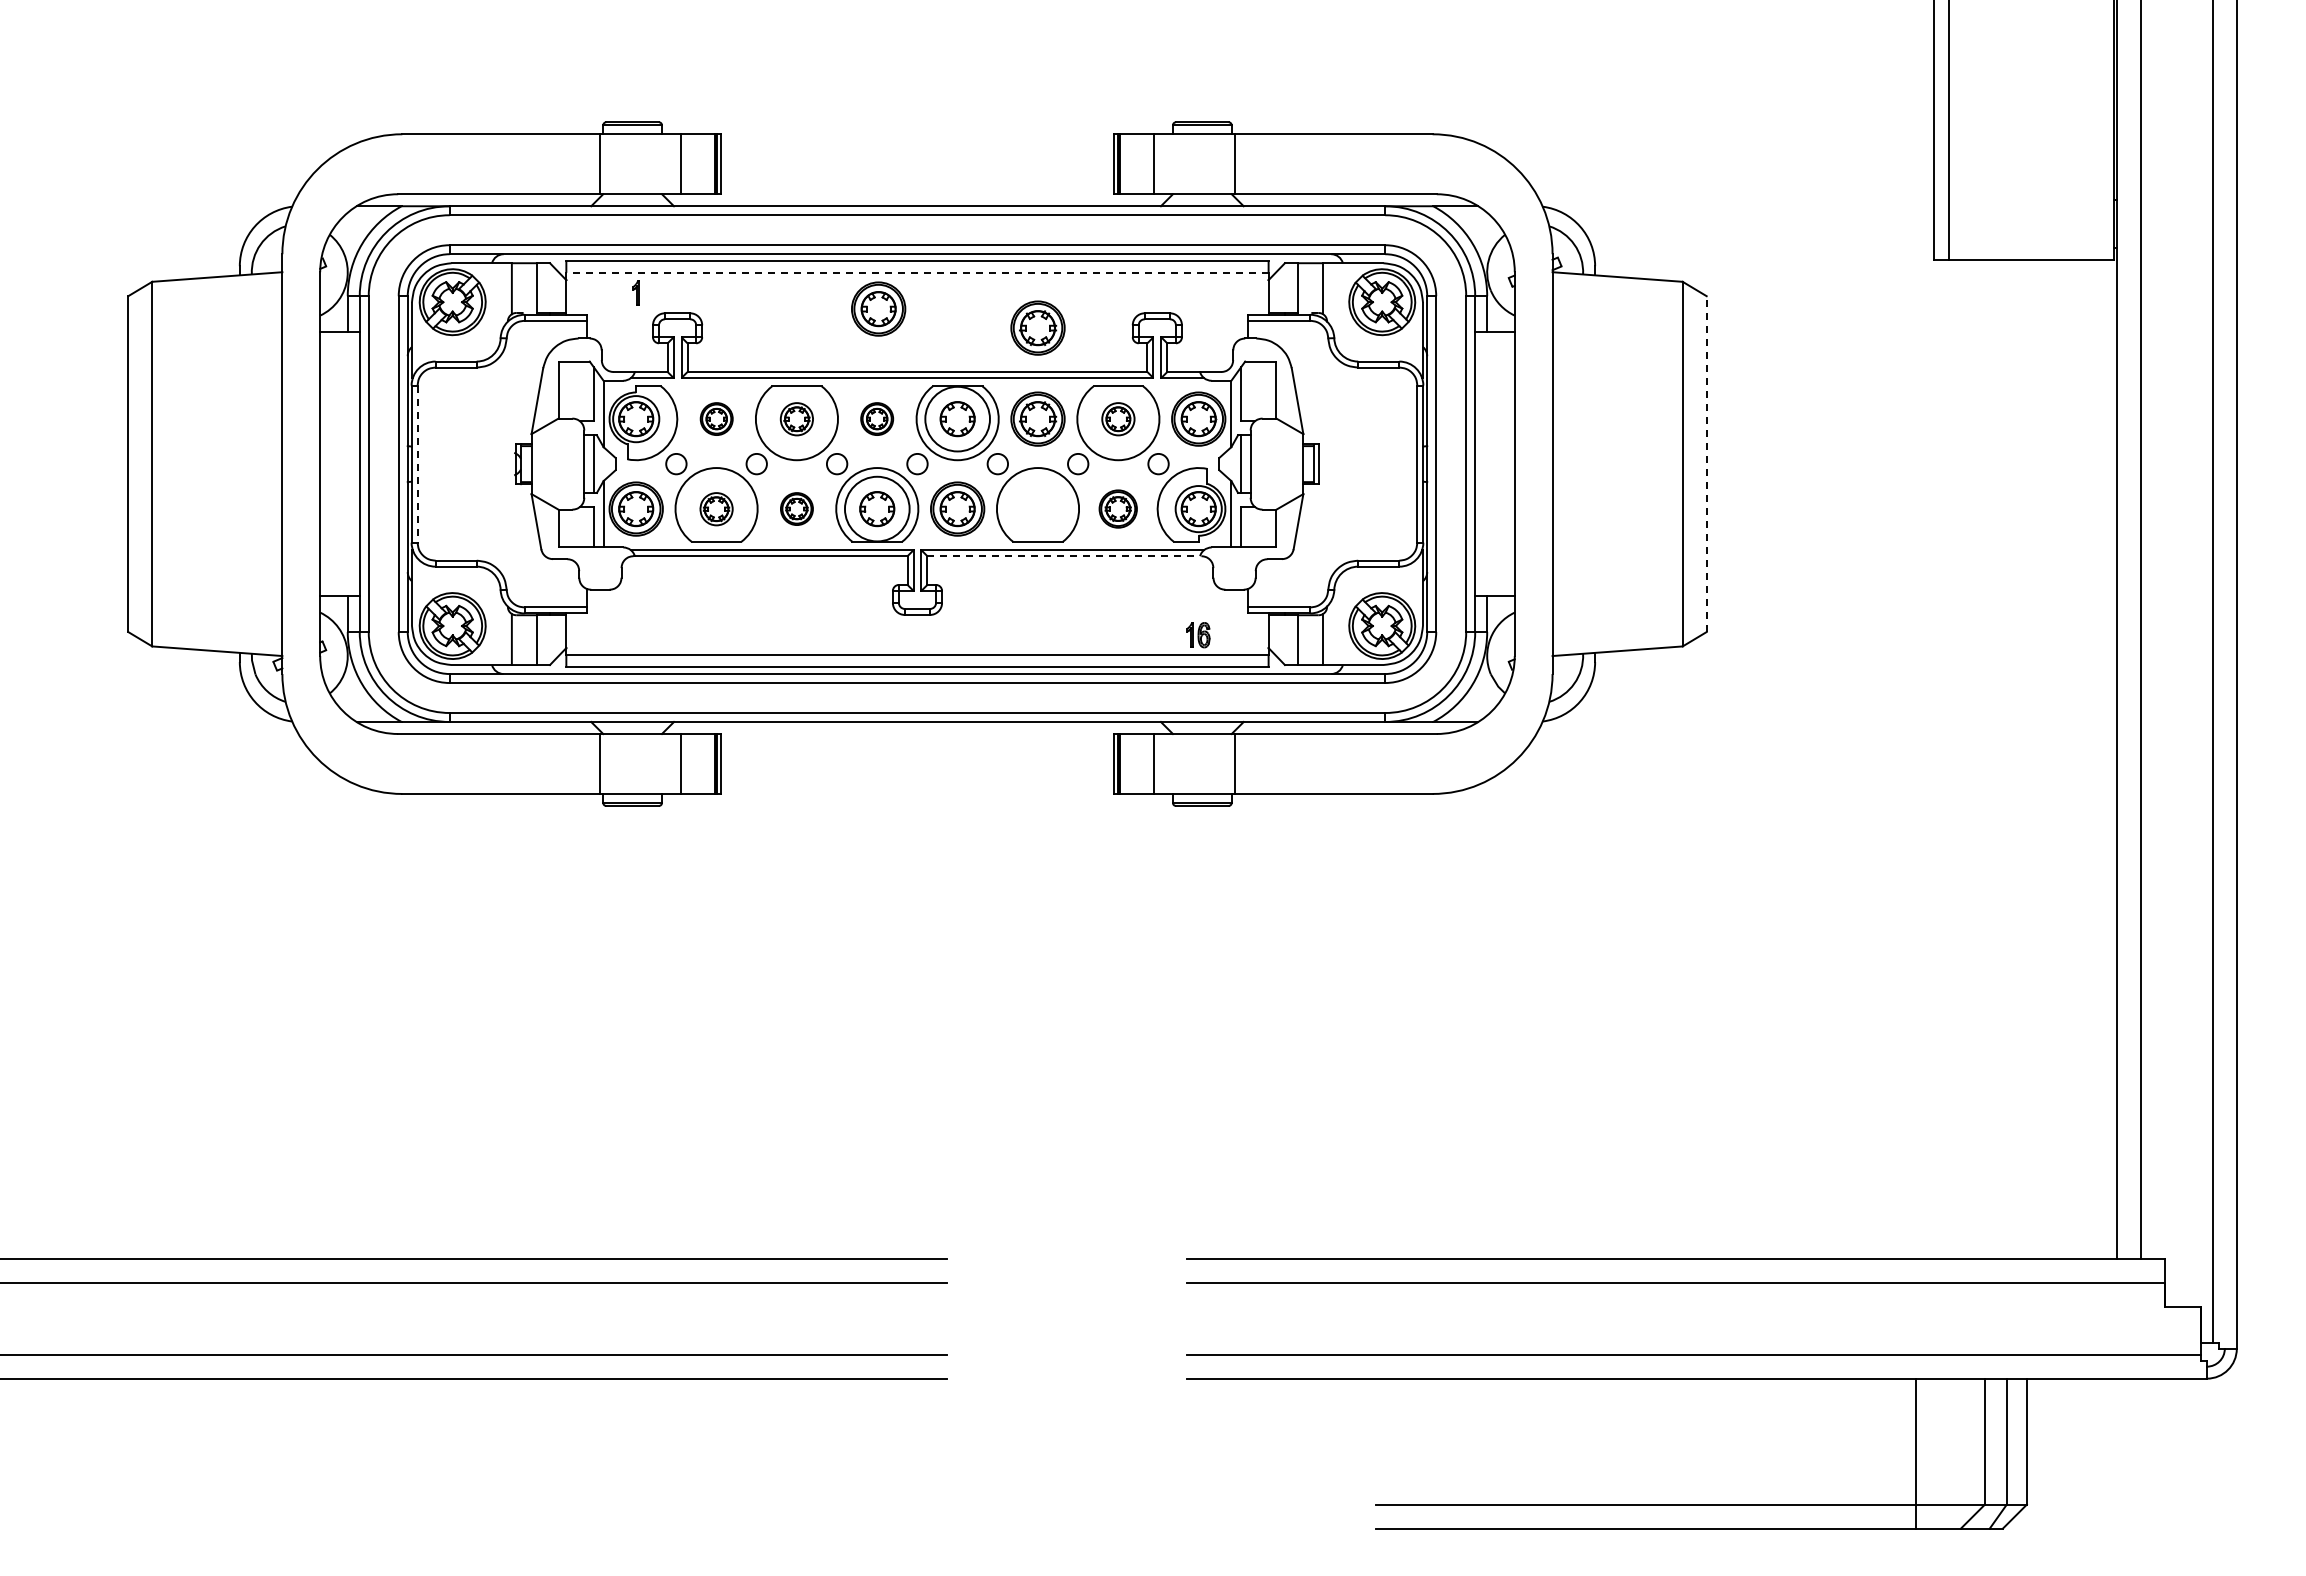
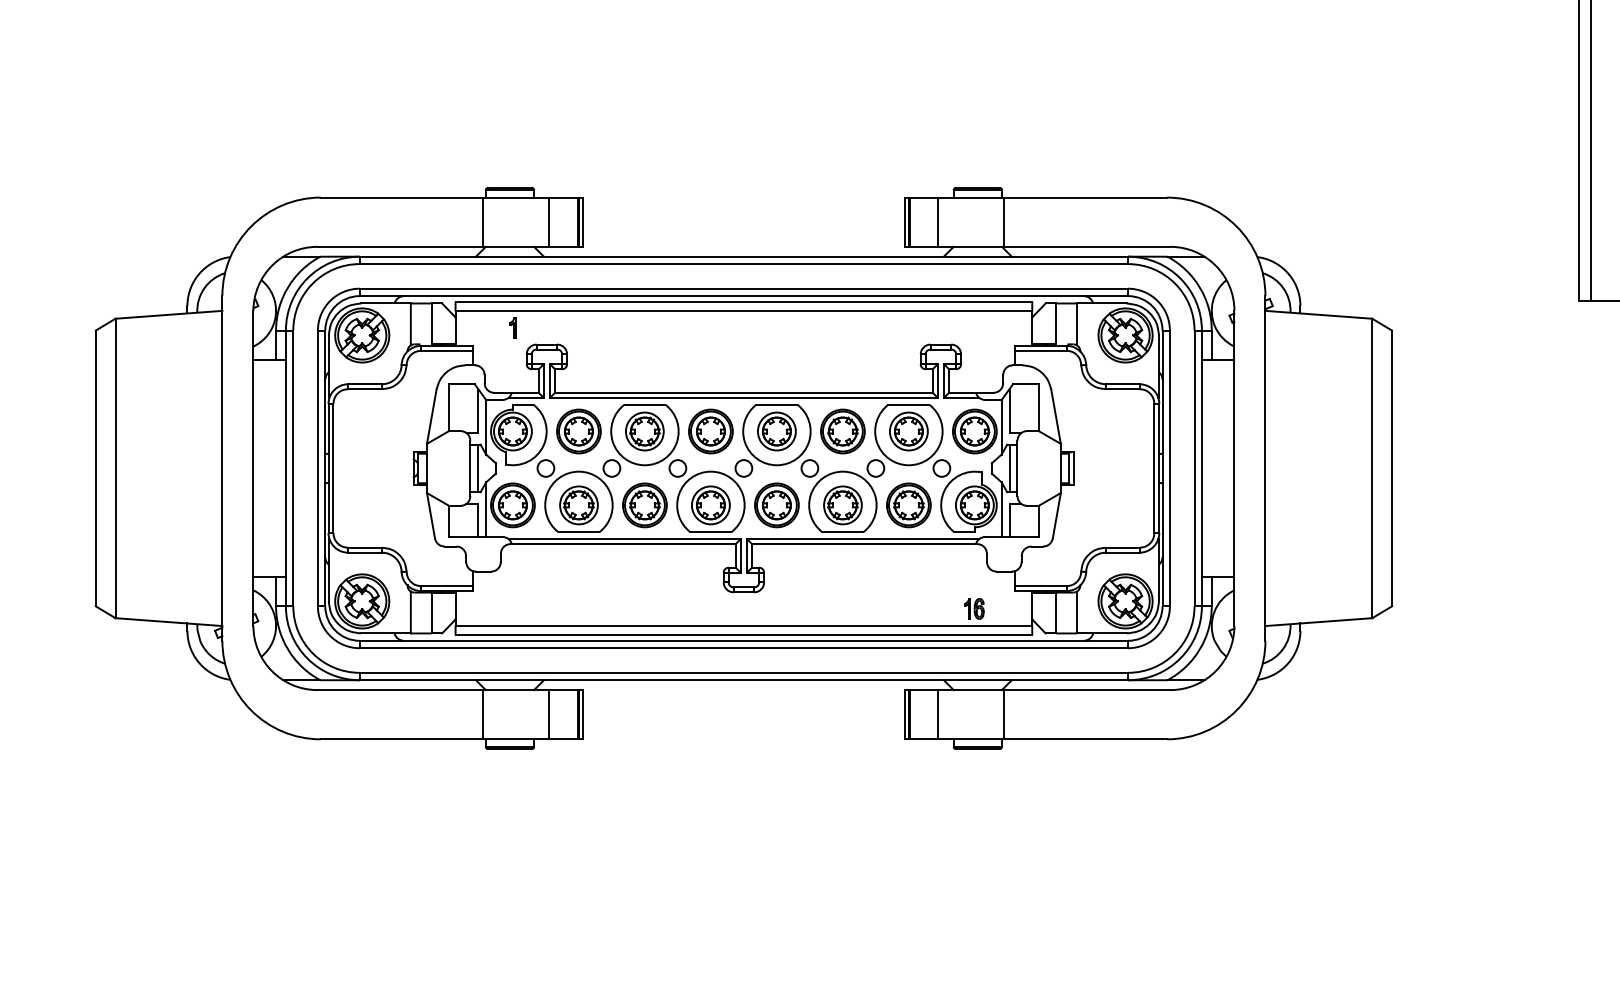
line: (916, 272) -> (743, 311), dashed -> solid
part: (878, 308) -> (711, 340), removed
part: (1037, 327) -> (842, 356), removed
part: (716, 418) -> (578, 431), size x1.67
part: (876, 418) -> (710, 431), size x1.67
part: (796, 419) -> (644, 431), size x1.43
circle: (957, 419) -> (776, 431), size x0.71
part: (1118, 419) -> (908, 431), size x1.43
line: (417, 464) -> (333, 468), dashed -> solid
line: (1706, 464) -> (1391, 468), dashed -> solid
part: (796, 508) -> (644, 504), size x1.67
part: (1117, 508) -> (908, 504), size x1.43
part: (716, 509) -> (578, 505), size x1.43
circle: (877, 509) -> (711, 505), size x0.71
part: (1037, 509) -> (842, 505), added
line: (1064, 556) -> (864, 544), dashed -> solid

